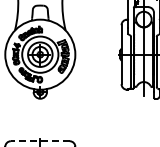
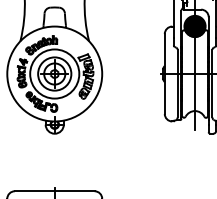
fill: (143, 19) -> (194, 26), added
line: (39, 141) -> (53, 191), dashed -> solid

